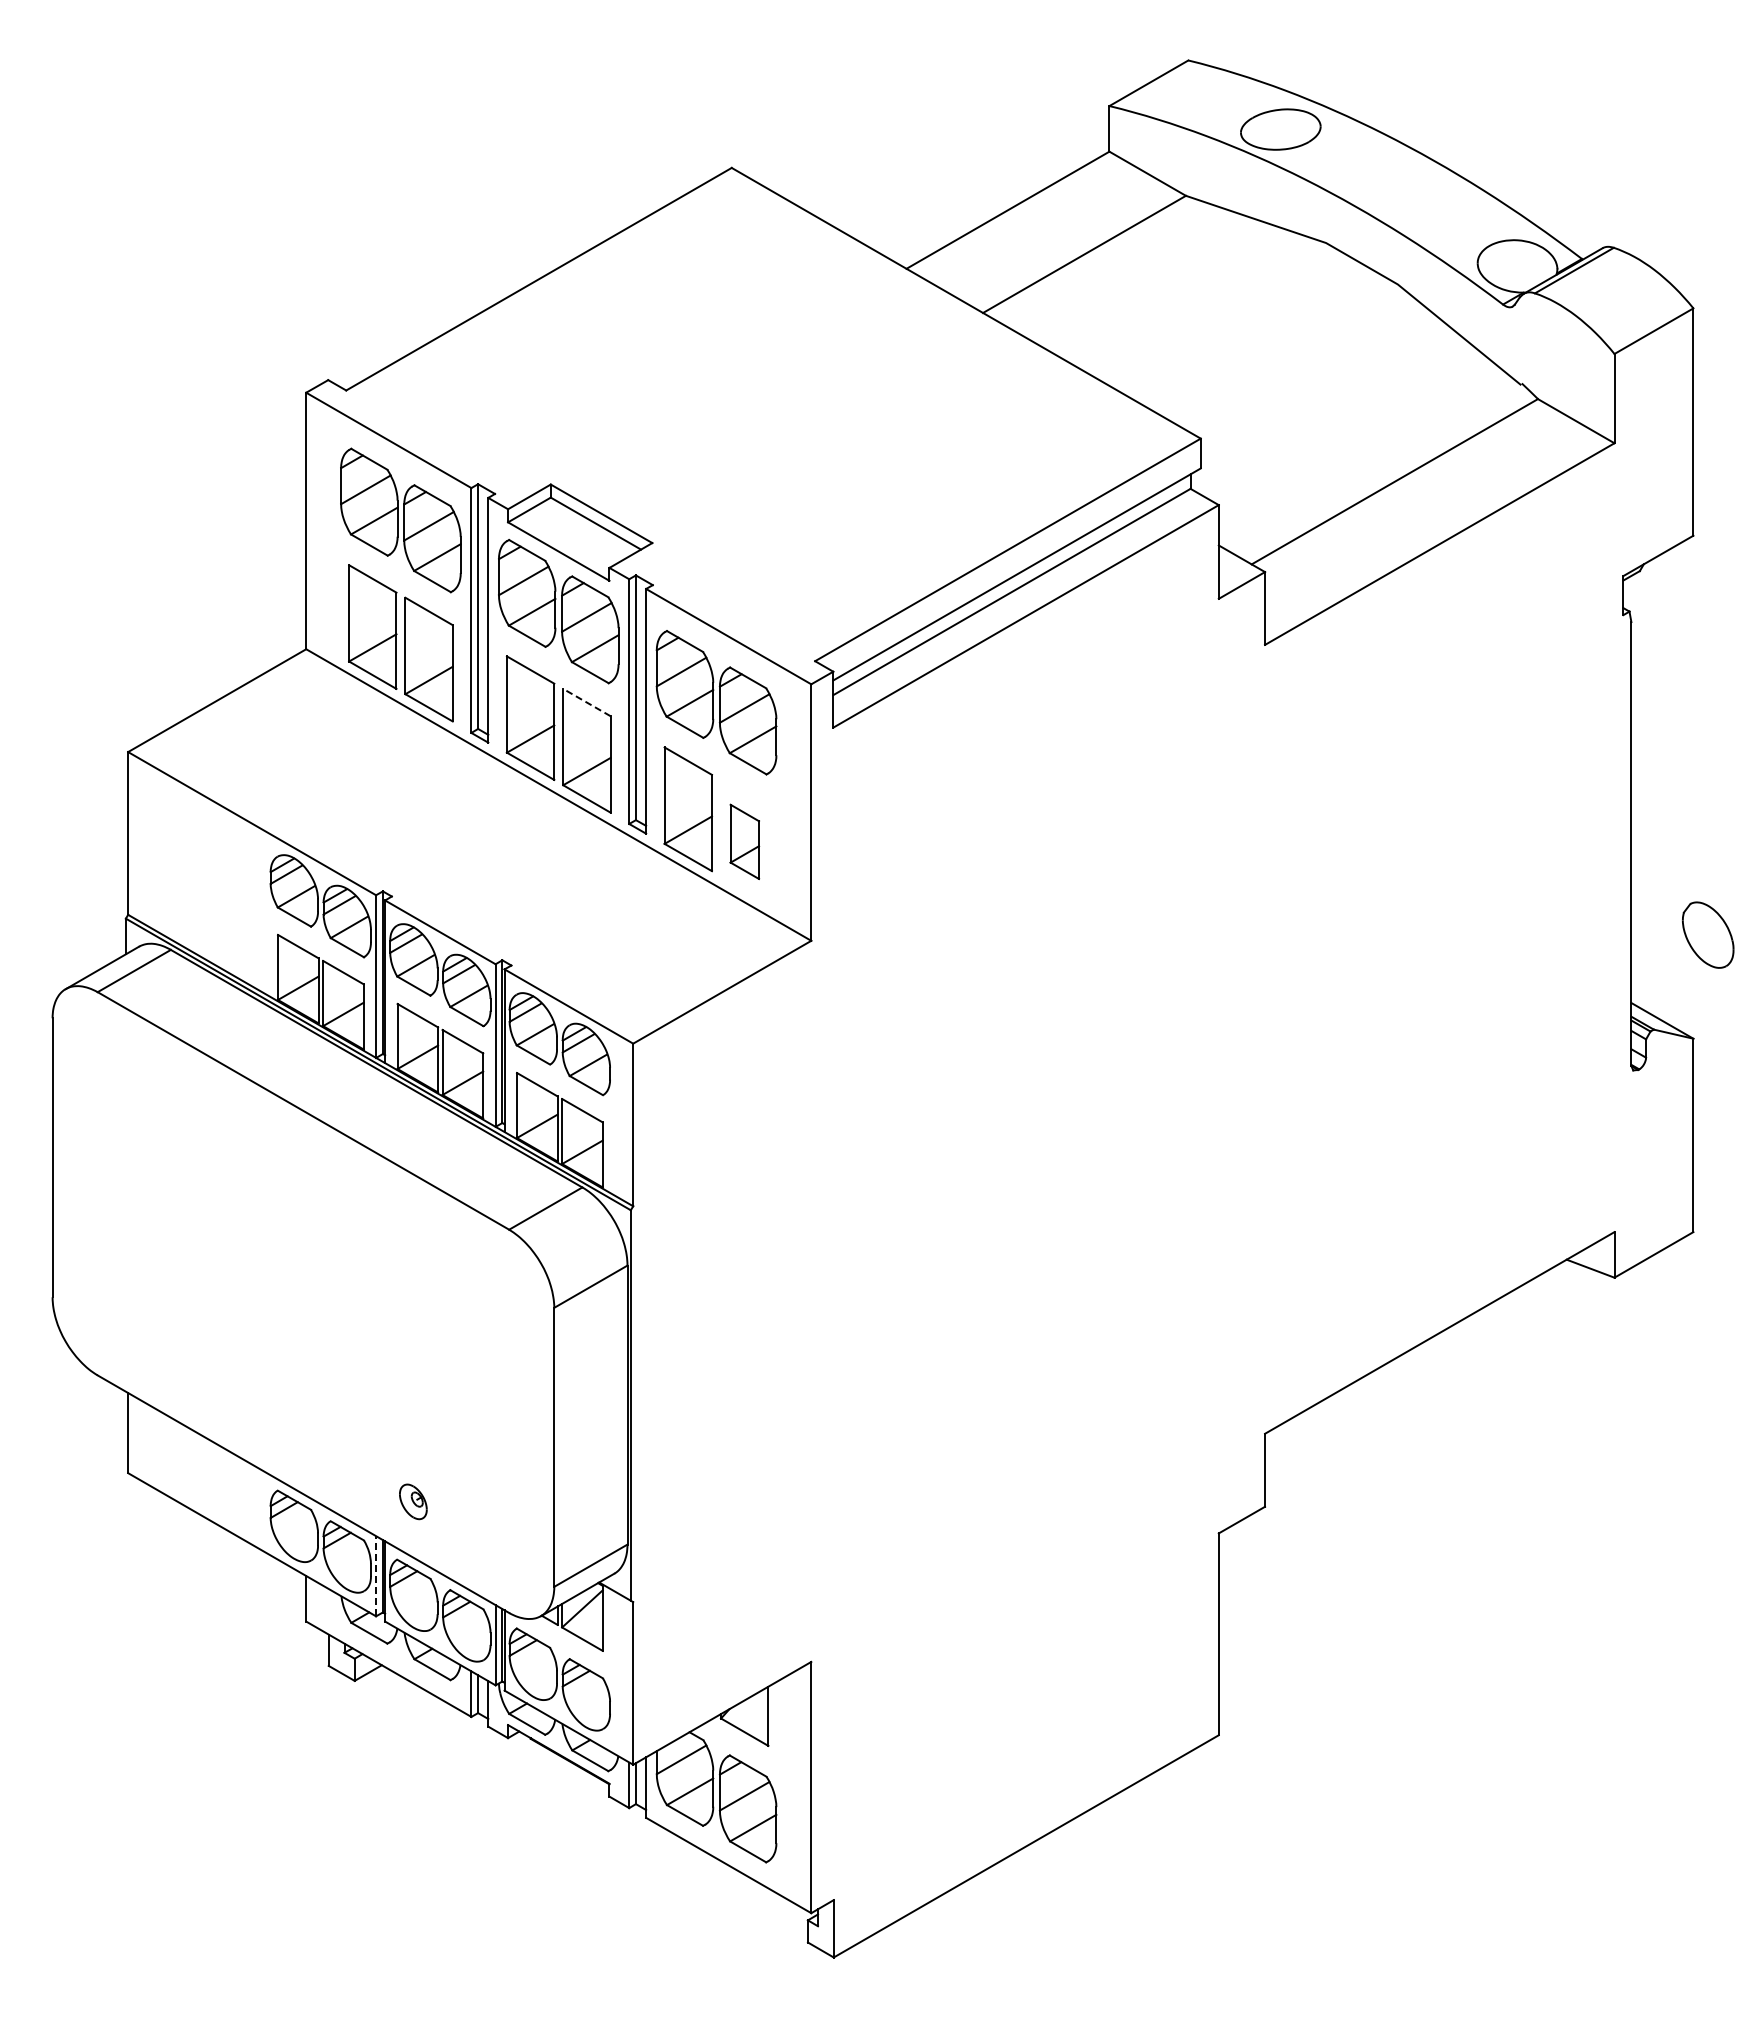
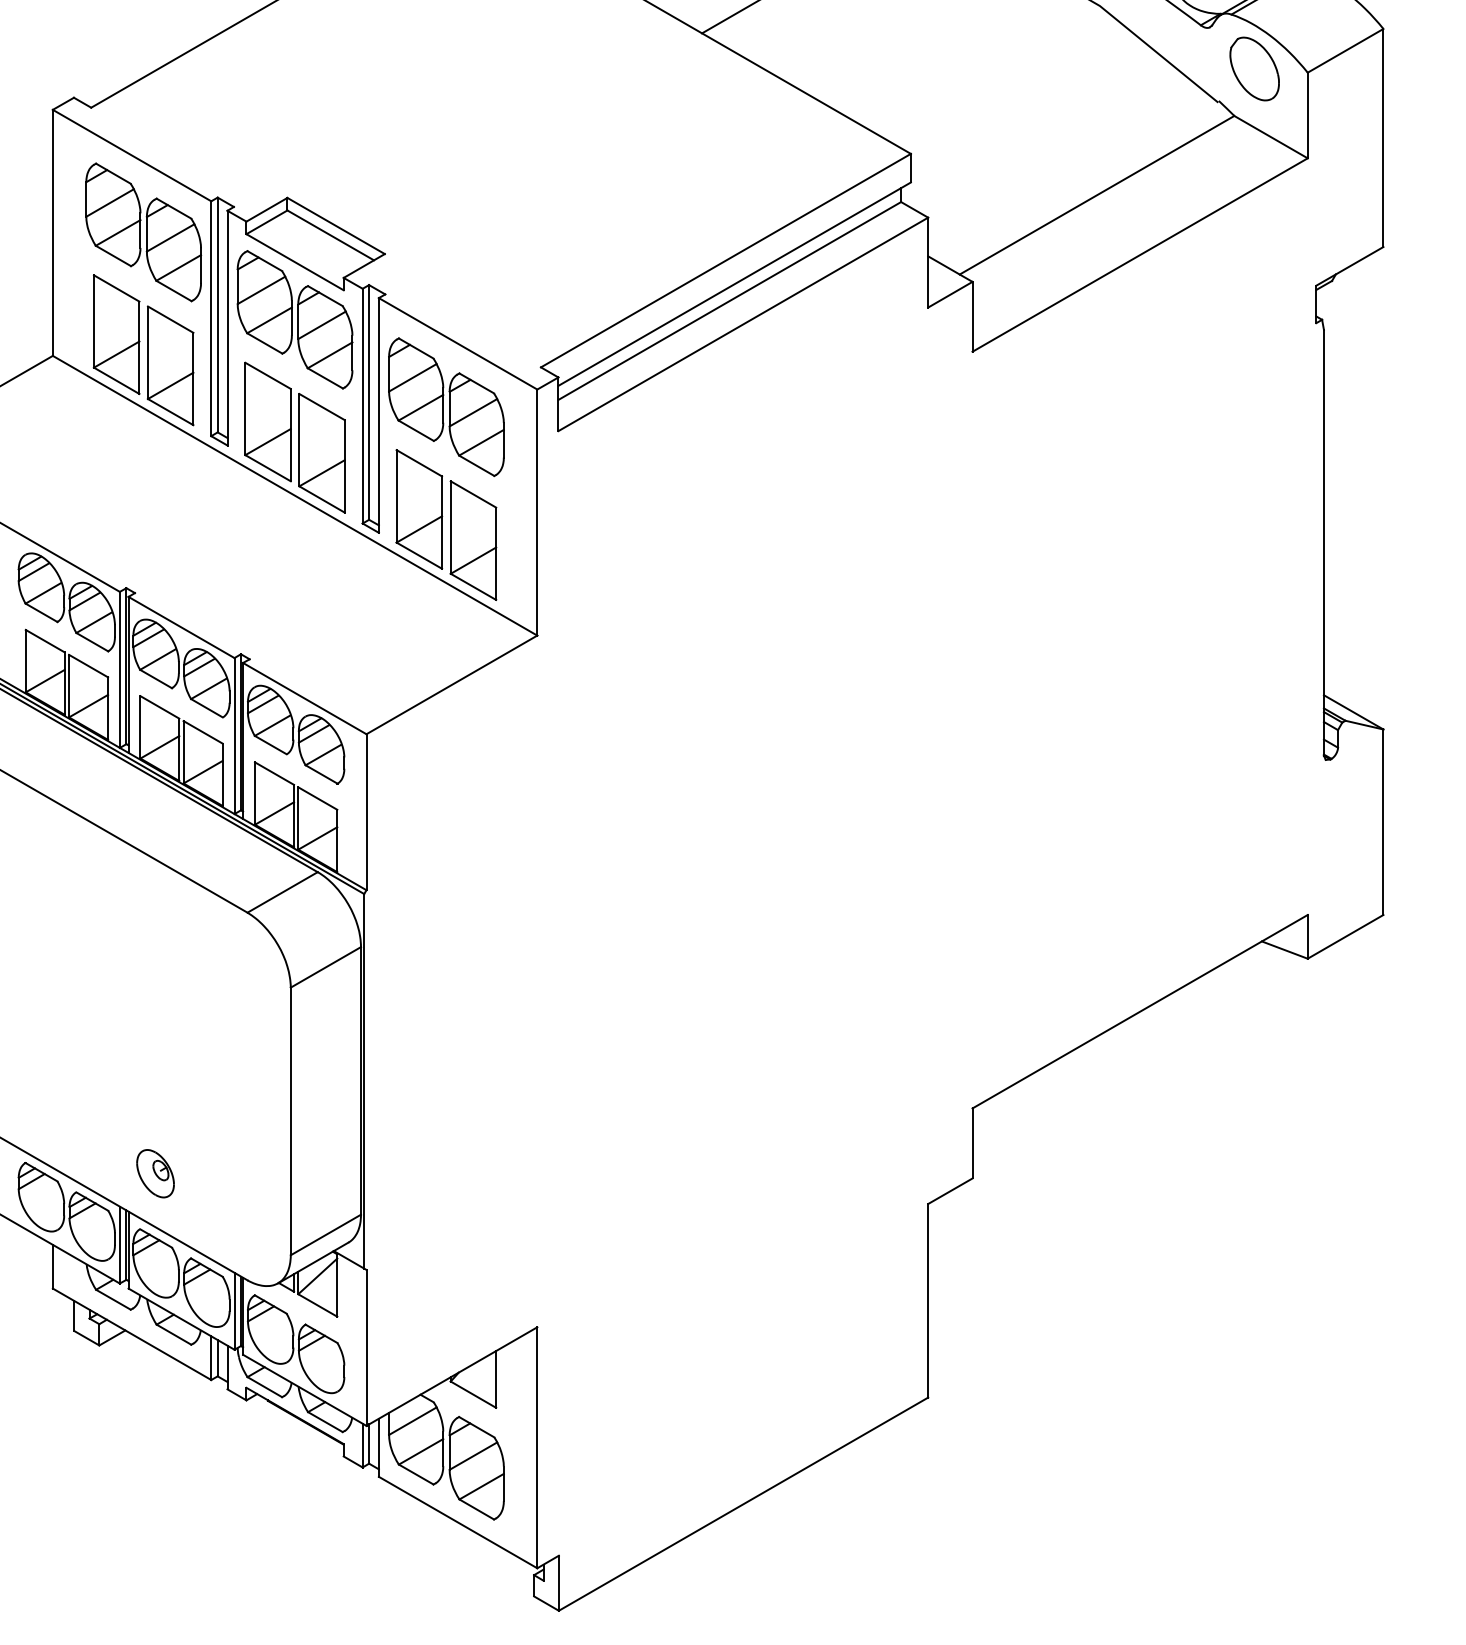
line: (586, 702) -> (321, 406), dashed -> solid
part: (744, 841) -> (473, 540), size x1.67
part: (1708, 934) -> (1254, 68), moved
part: (413, 1501) -> (155, 1173), size x1.43
line: (376, 1575) -> (120, 1244), dashed -> solid

